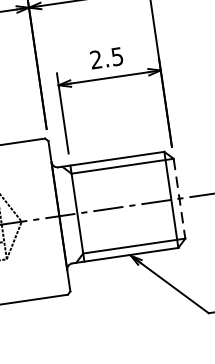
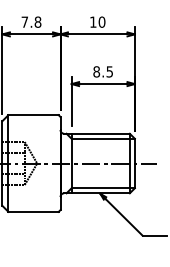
text: (95, 59) -> (96, 71), 2.5 -> 8.5
line: (178, 198) -> (134, 163), dashed -> solid

